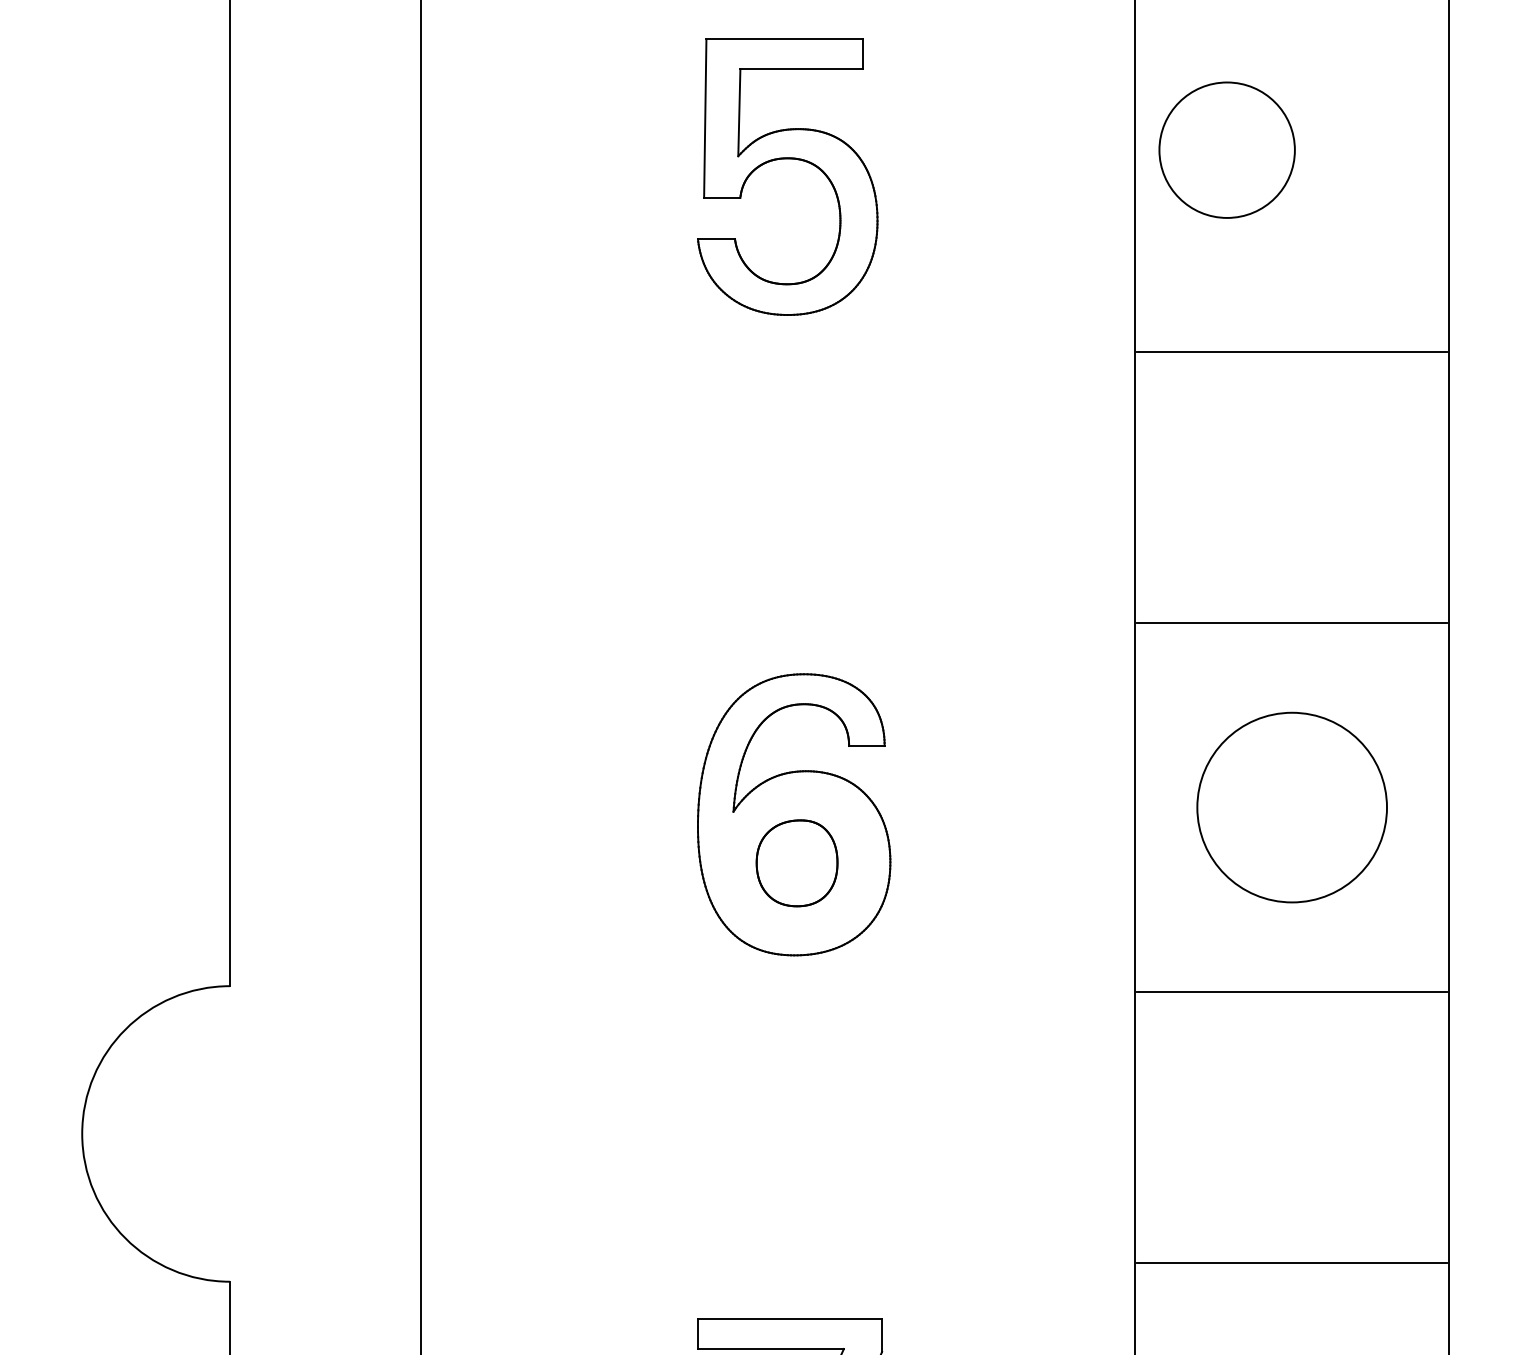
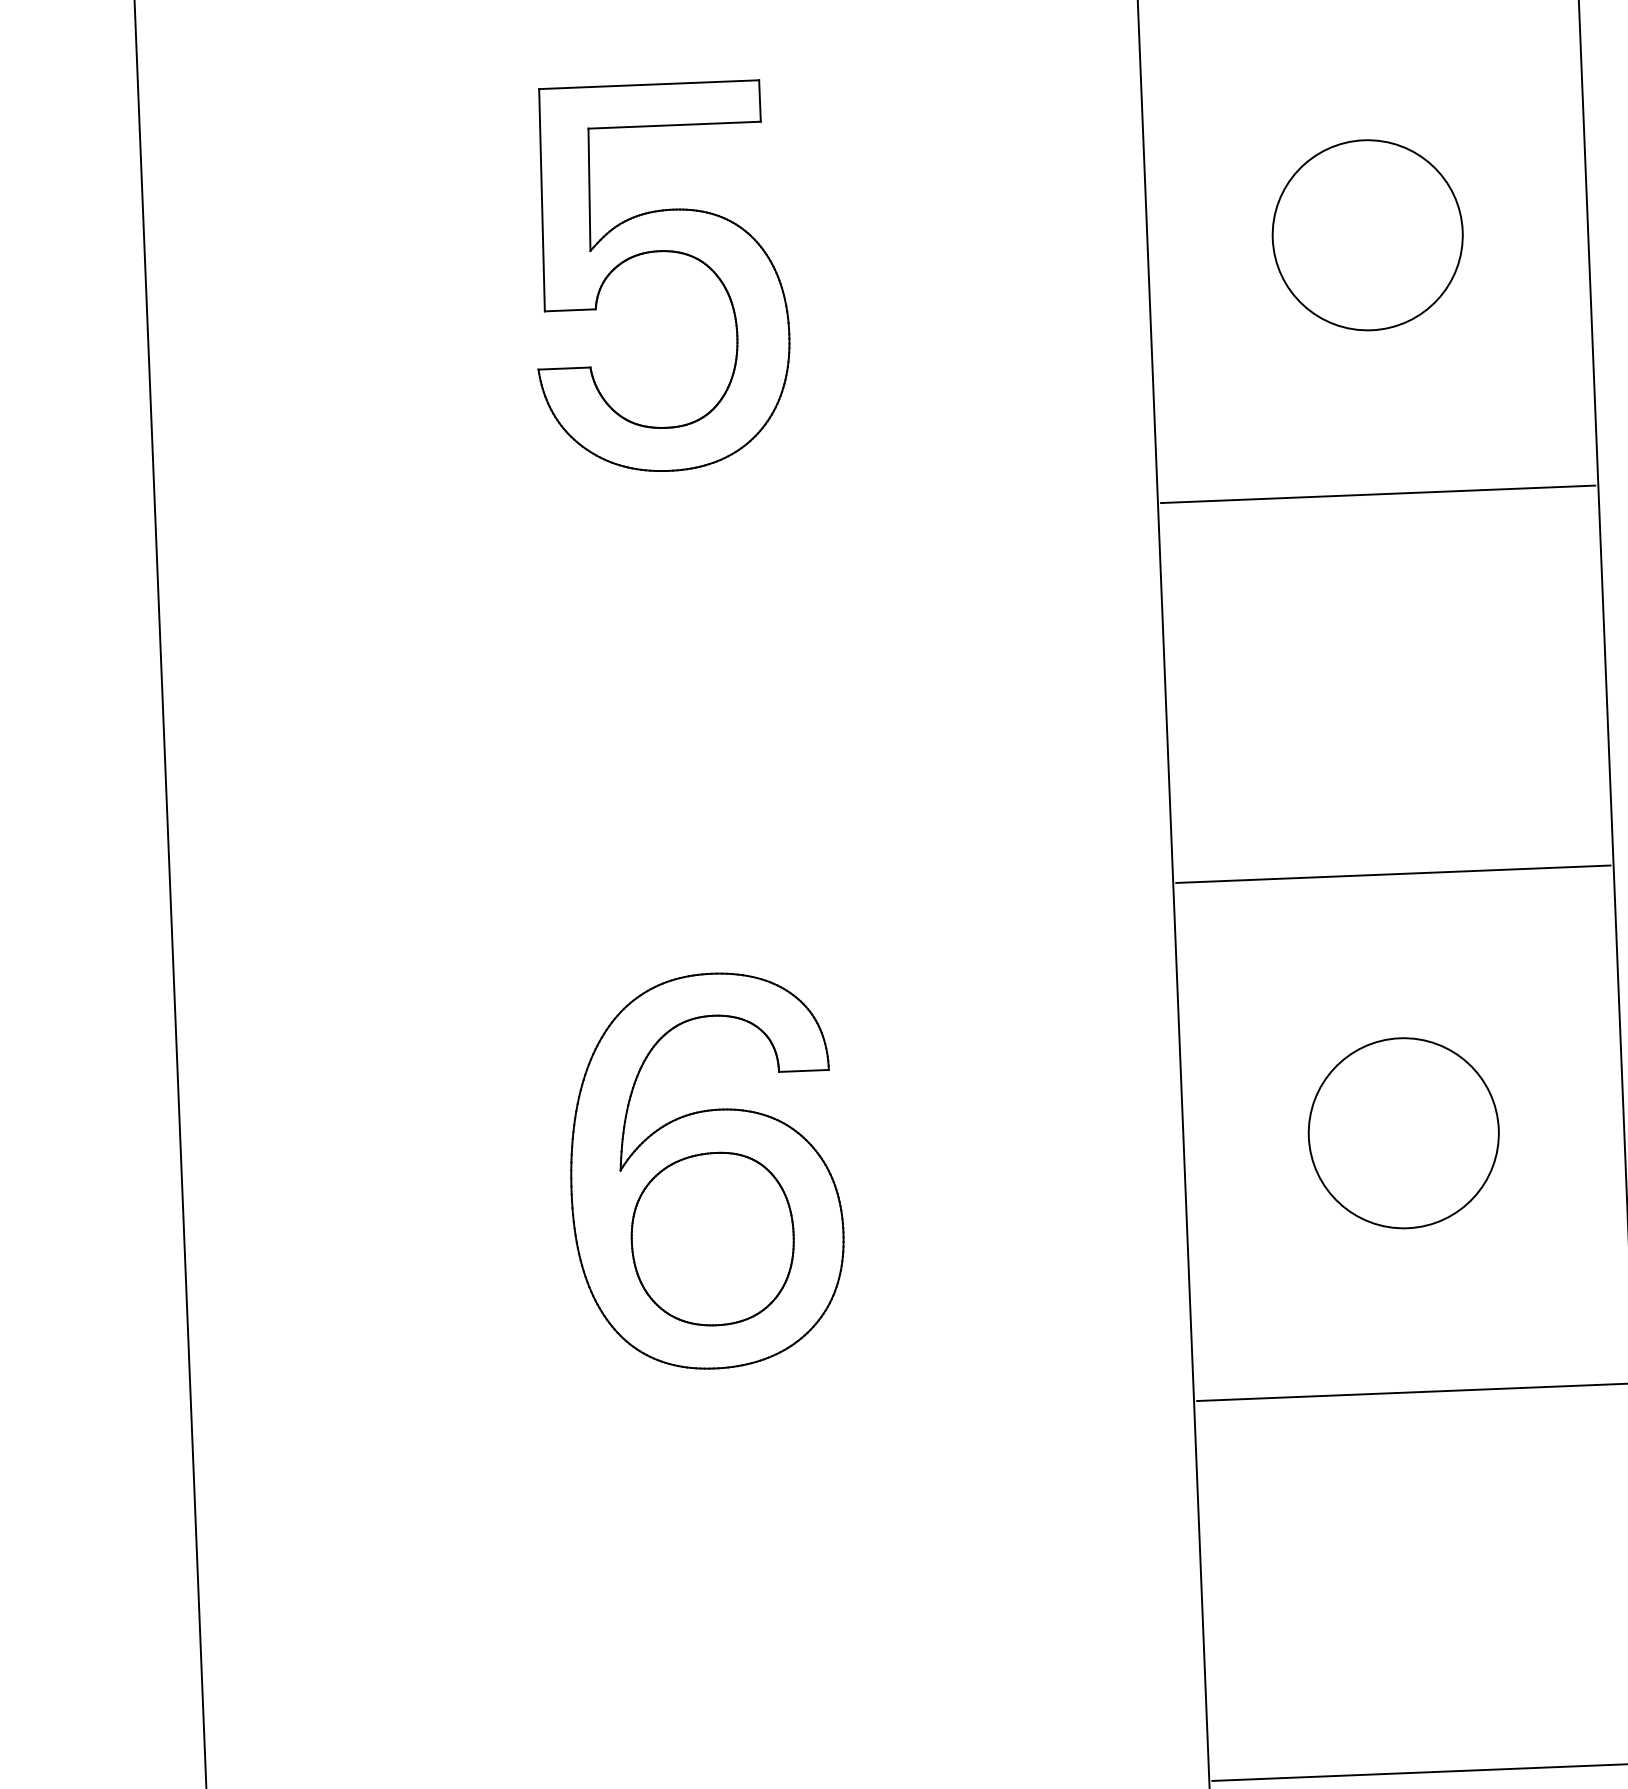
circle: (1226, 149) -> (1366, 234), moved
circle: (1291, 807) -> (1402, 1133), size x0.71
part: (796, 863) -> (711, 1239), size x1.43

